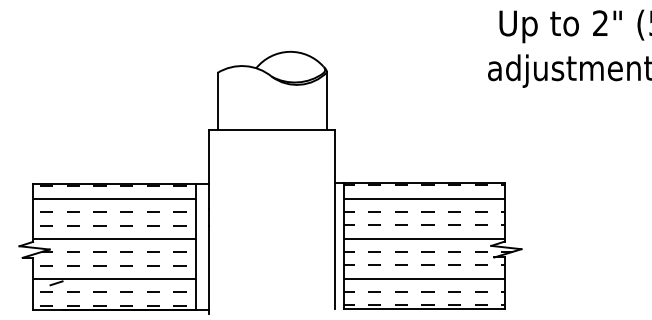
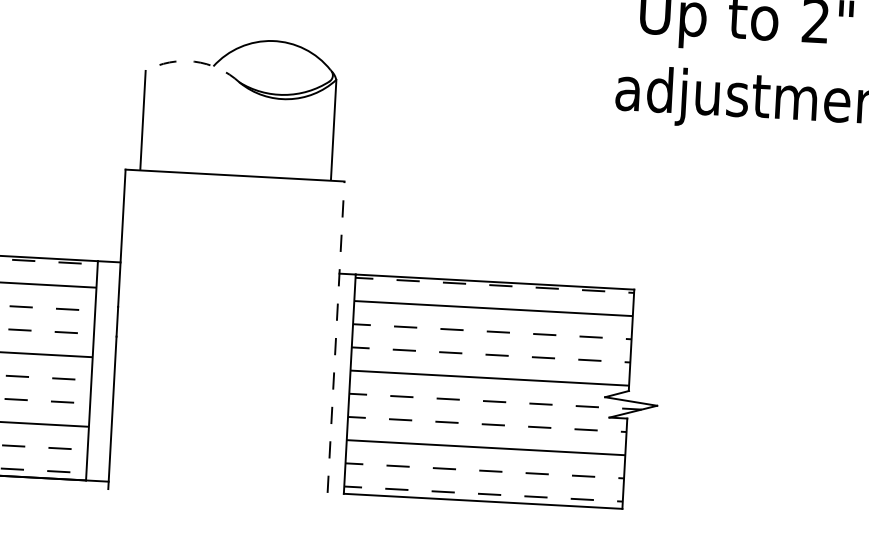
arc: (245, 66) -> (194, 62), solid -> dashed
line: (335, 219) -> (336, 336), solid -> dashed

